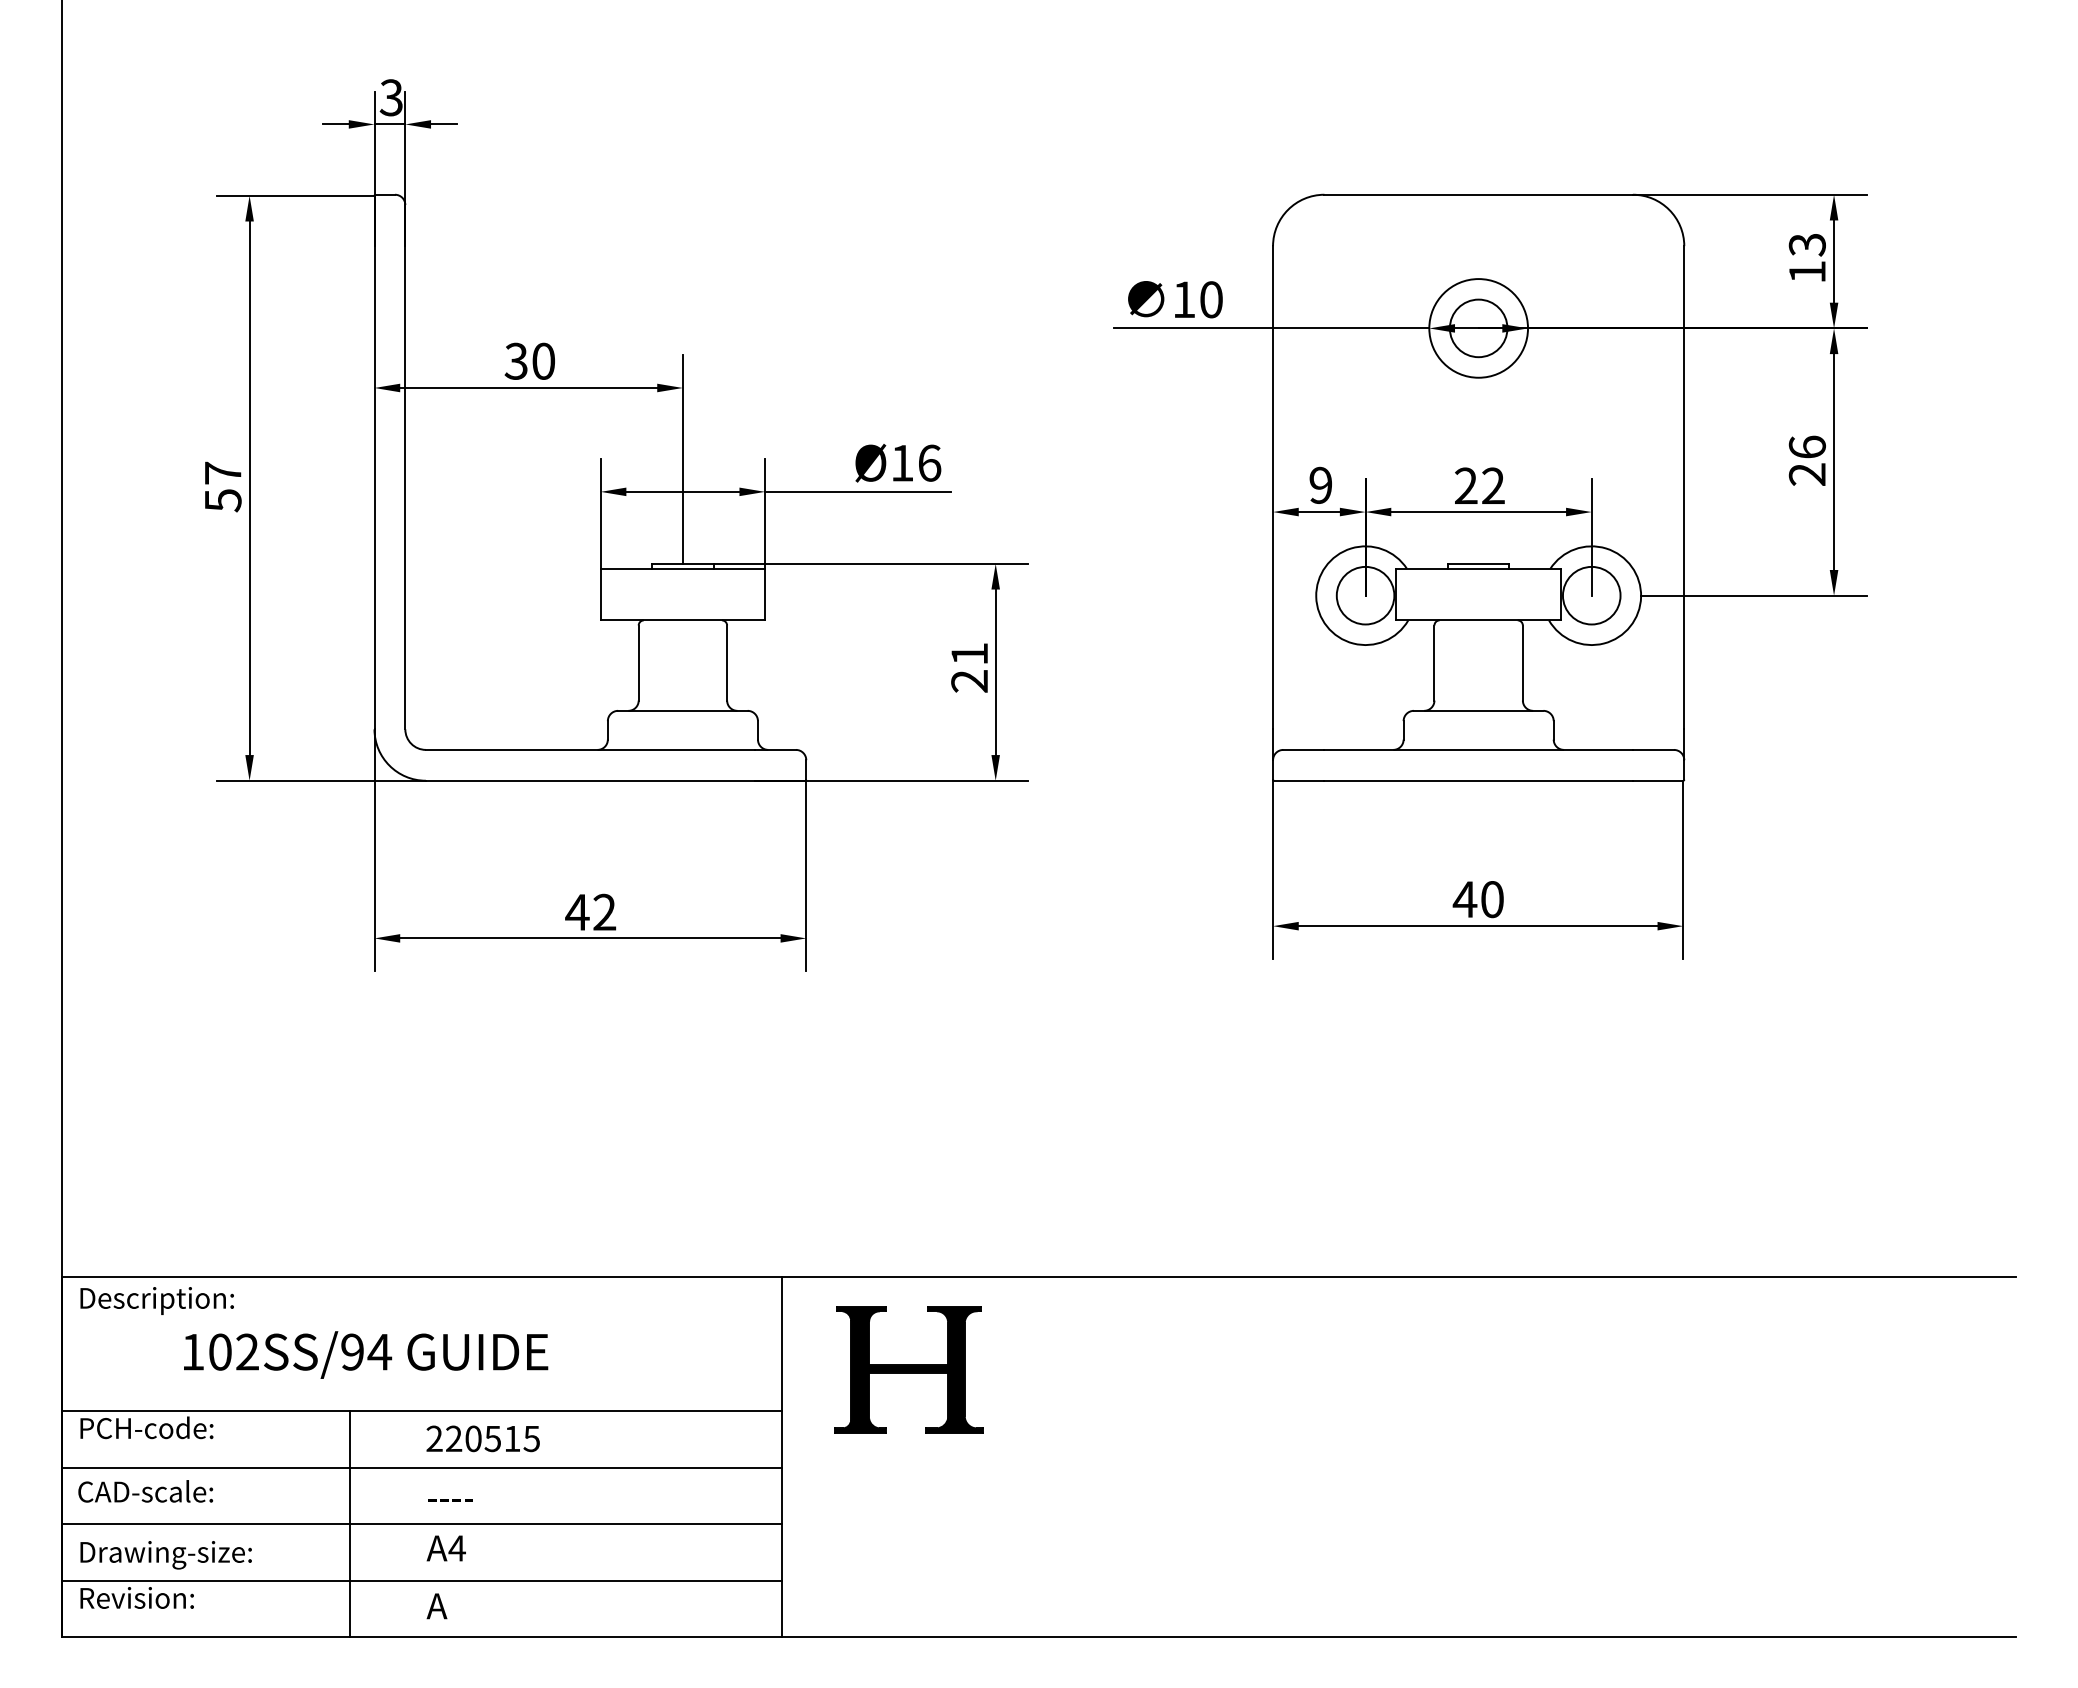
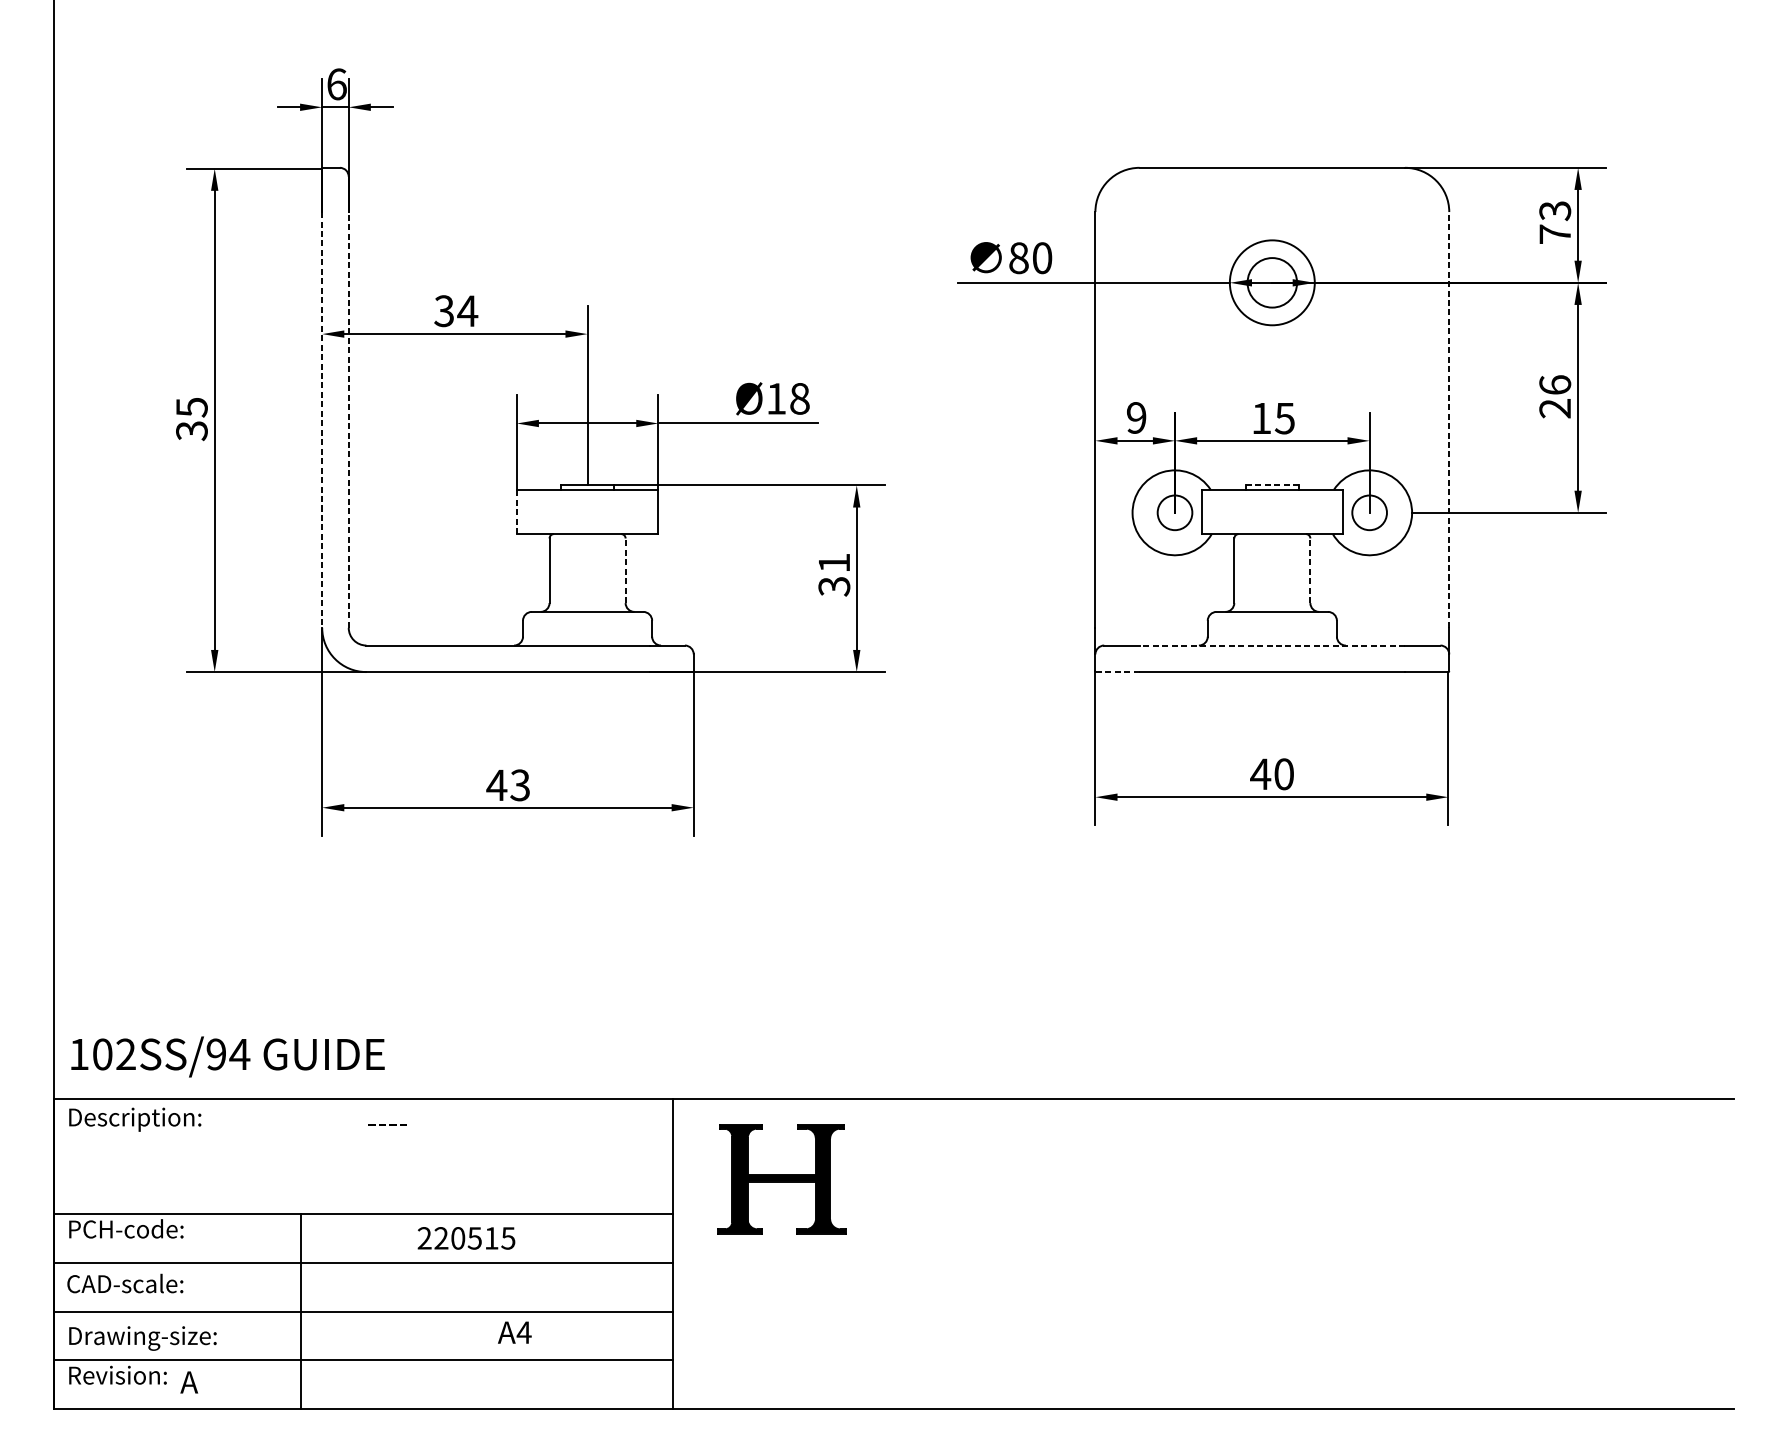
text: (391, 97) -> (336, 84), 3 -> 6
text: (1807, 271) -> (1555, 233), 13 -> 73
text: (1184, 299) -> (1019, 257), 10 -> 80
text: (543, 360) -> (467, 310), 30 -> 34
text: (929, 462) -> (799, 398), 16 -> 18
text: (1479, 485) -> (1273, 418), 22 -> 15
text: (222, 486) -> (191, 418), 57 -> 35
line: (374, 487) -> (322, 419), solid -> dashed
line: (405, 487) -> (348, 419), solid -> dashed
line: (1684, 487) -> (1449, 419), solid -> dashed
line: (1478, 563) -> (1272, 485), solid -> dashed
line: (600, 594) -> (516, 511), solid -> dashed
circle: (1365, 595) -> (1174, 512), size x0.7
circle: (1591, 595) -> (1369, 512), size x0.7
line: (727, 663) -> (625, 571), solid -> dashed
line: (1522, 663) -> (1310, 571), solid -> dashed
text: (970, 681) -> (835, 586), 21 -> 31
line: (1478, 749) -> (1272, 645), solid -> dashed
line: (1298, 780) -> (1117, 671), solid -> dashed
text: (604, 912) -> (520, 785), 42 -> 43
text: (366, 1354) -> (228, 1056), moved
text: (482, 1438) -> (465, 1238), moved
text: (450, 1500) -> (387, 1125), moved
text: (445, 1548) -> (514, 1332), moved
text: (436, 1606) -> (188, 1382), moved

